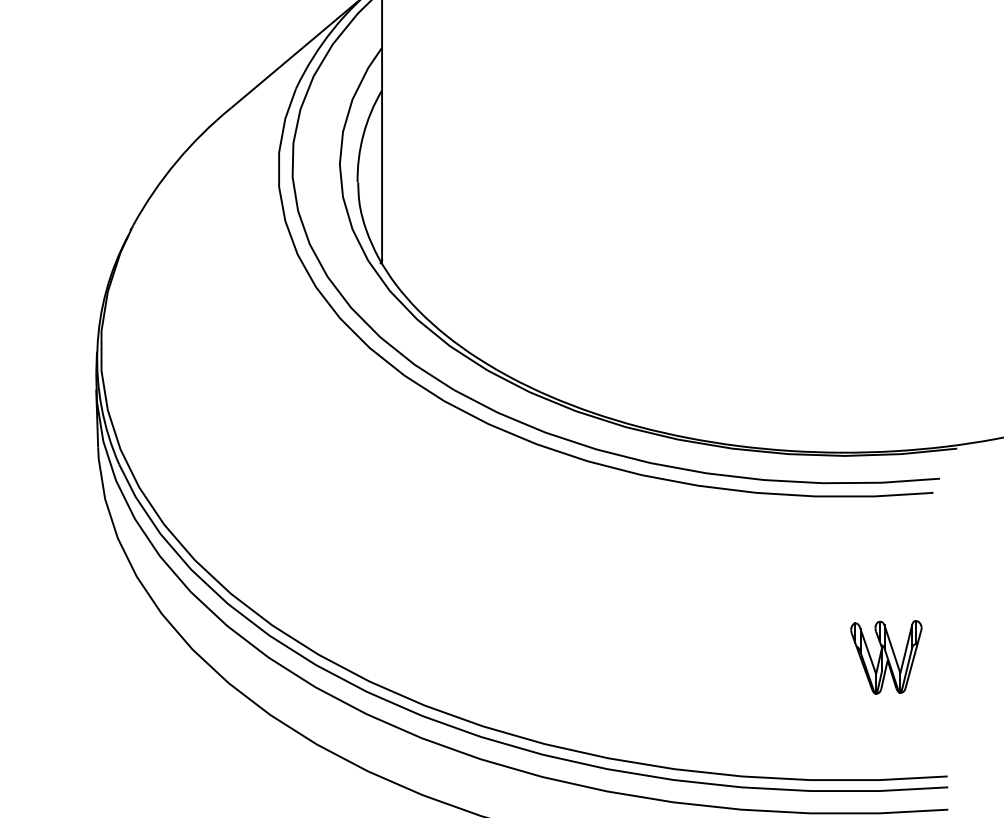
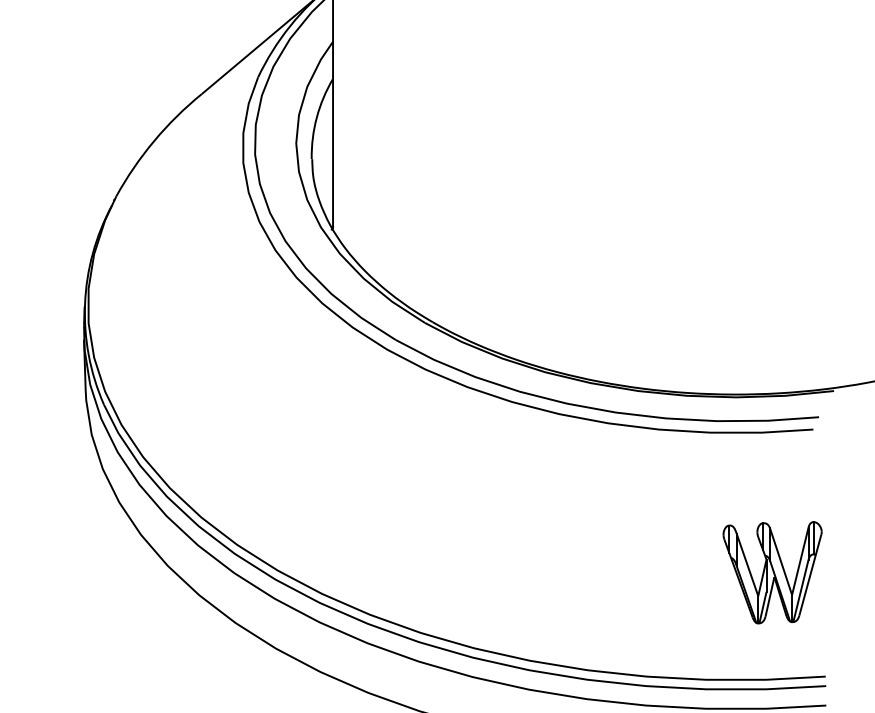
part: (885, 656) -> (771, 572), size x1.6

